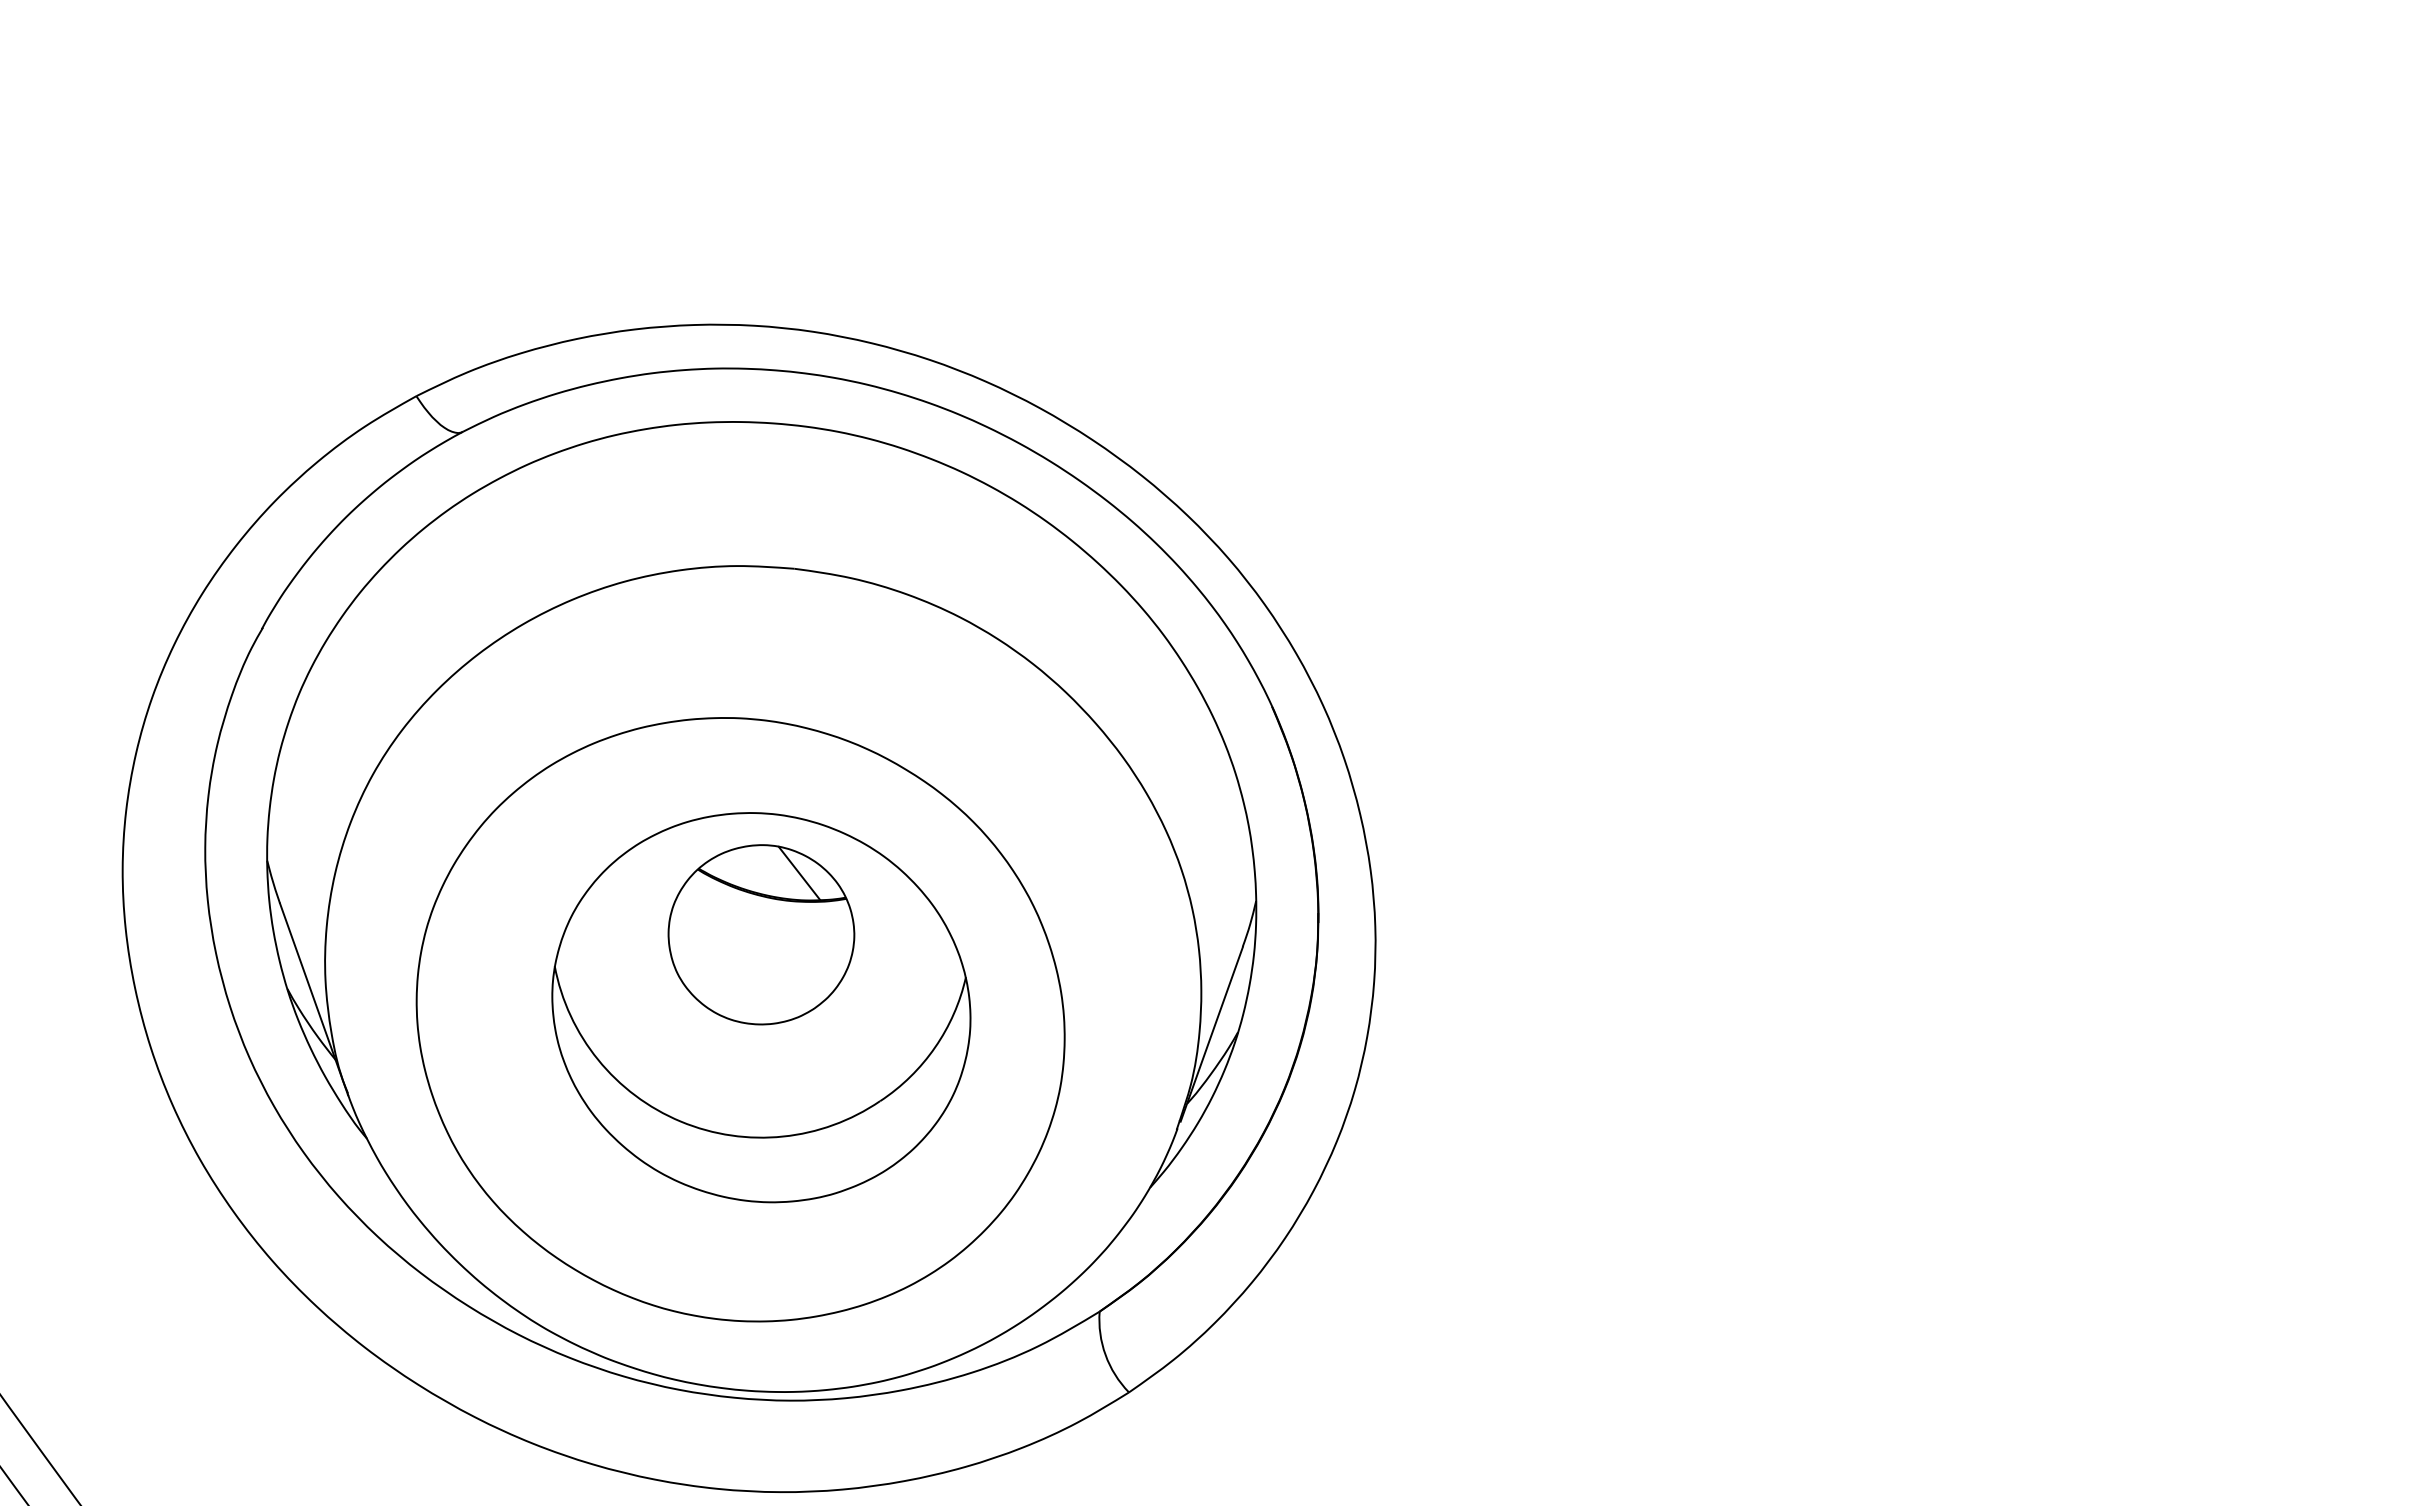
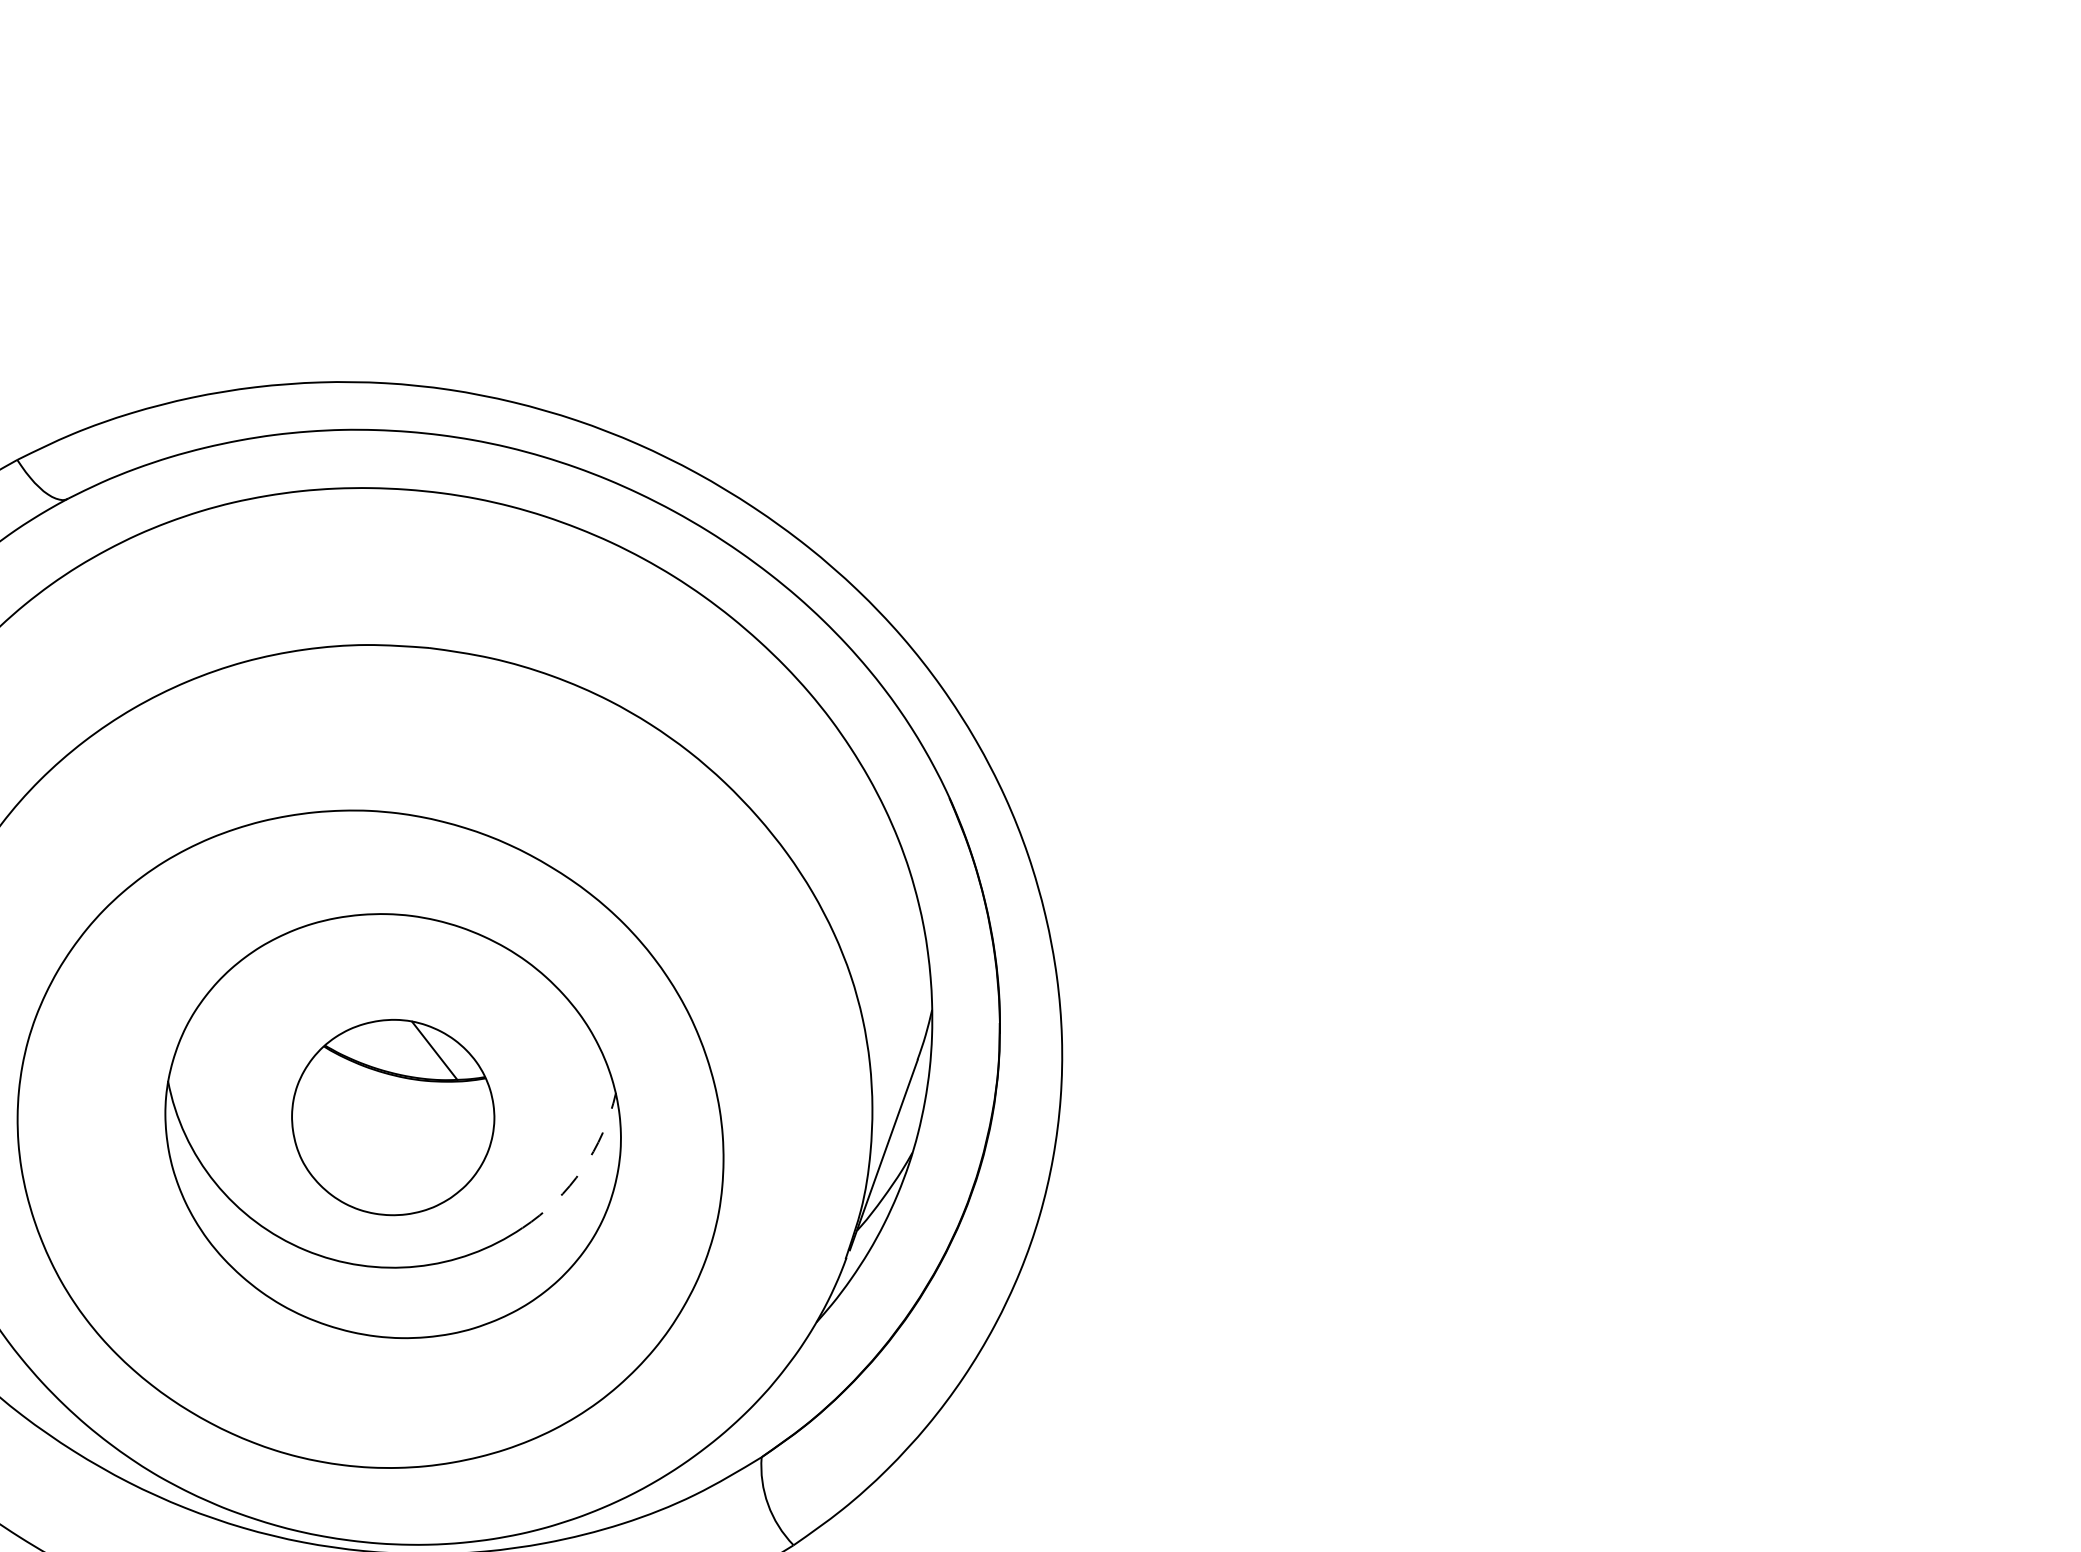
part: (761, 934) -> (393, 1117), moved
arc: (935, 1047) -> (582, 1169), solid -> dashed

